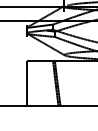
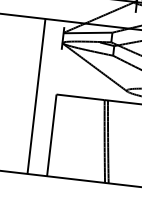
line: (16, 63) -> (37, 96), added

